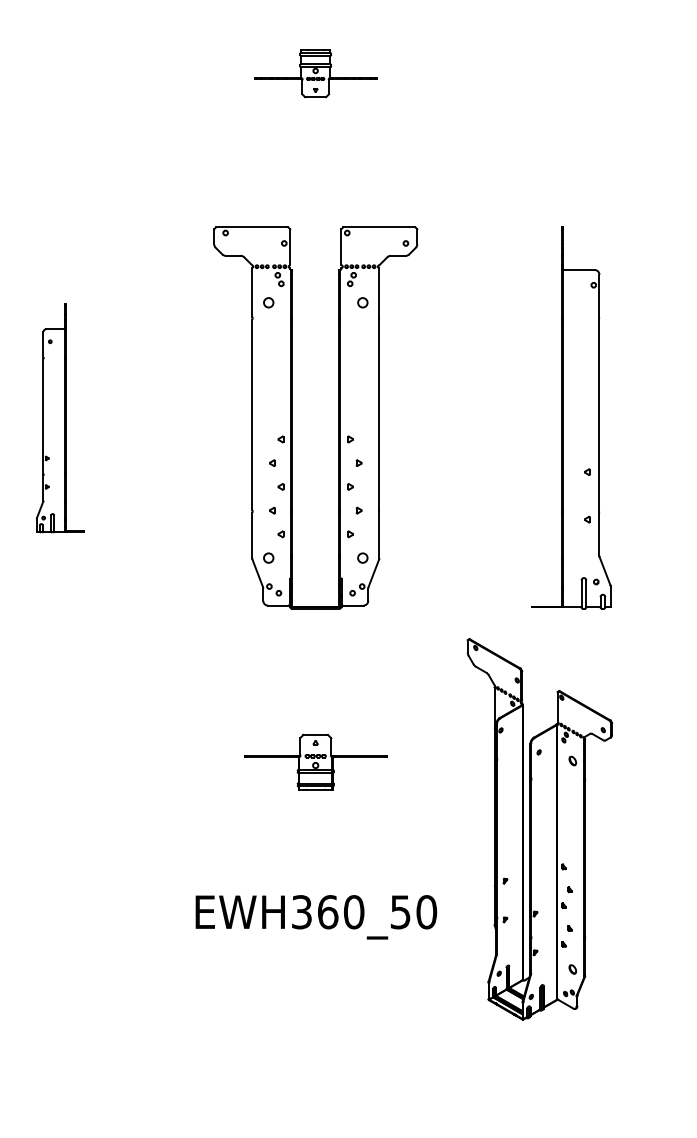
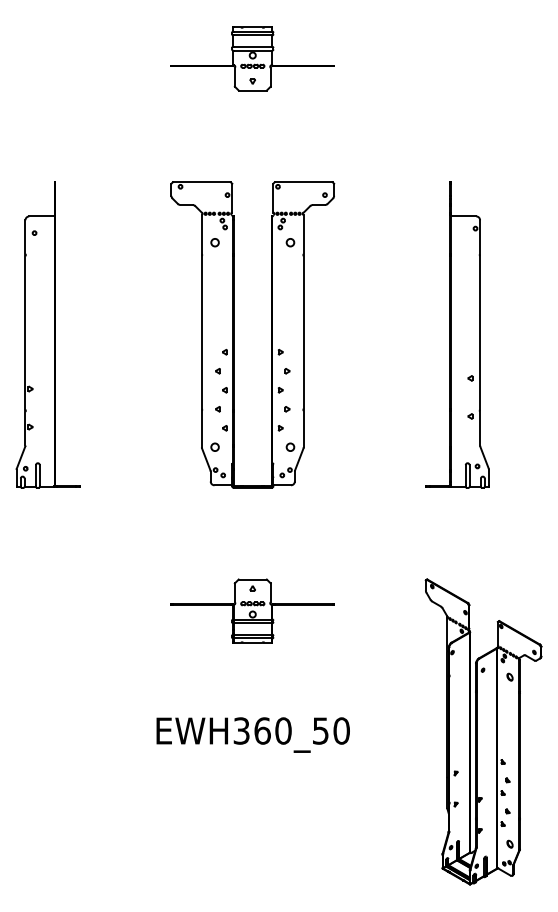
part: (315, 73) -> (252, 58), size x1.67
part: (60, 417) -> (48, 334), size x1.67
part: (315, 762) -> (252, 611), size x1.43
part: (539, 829) -> (483, 732), moved

